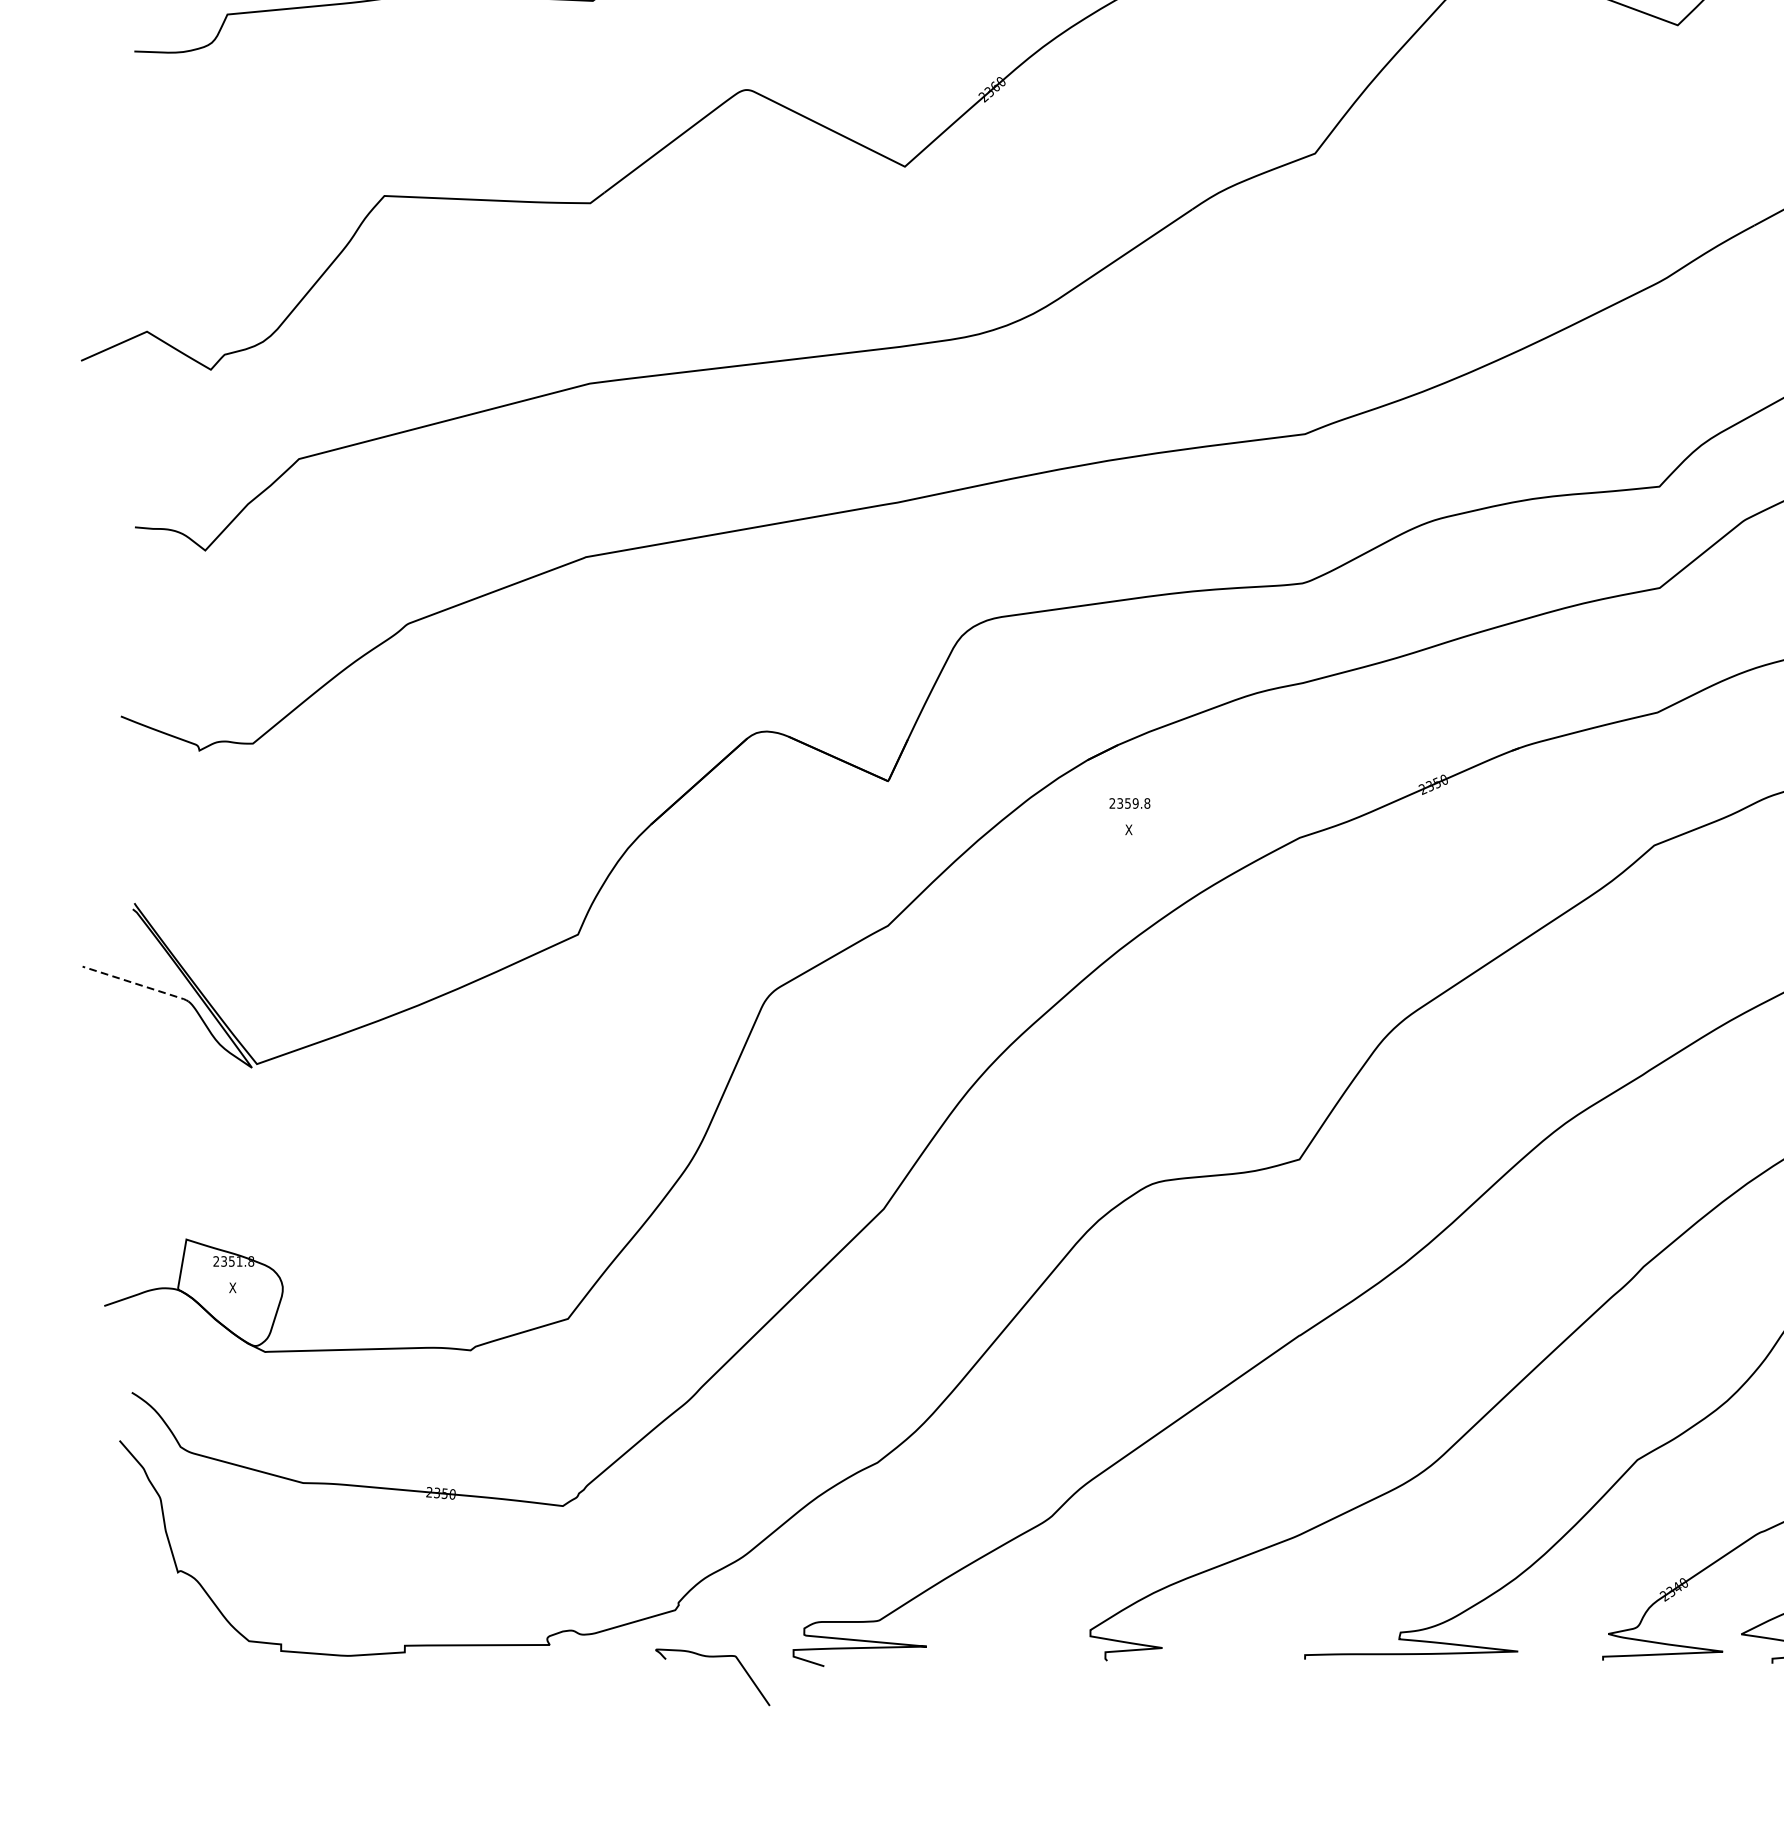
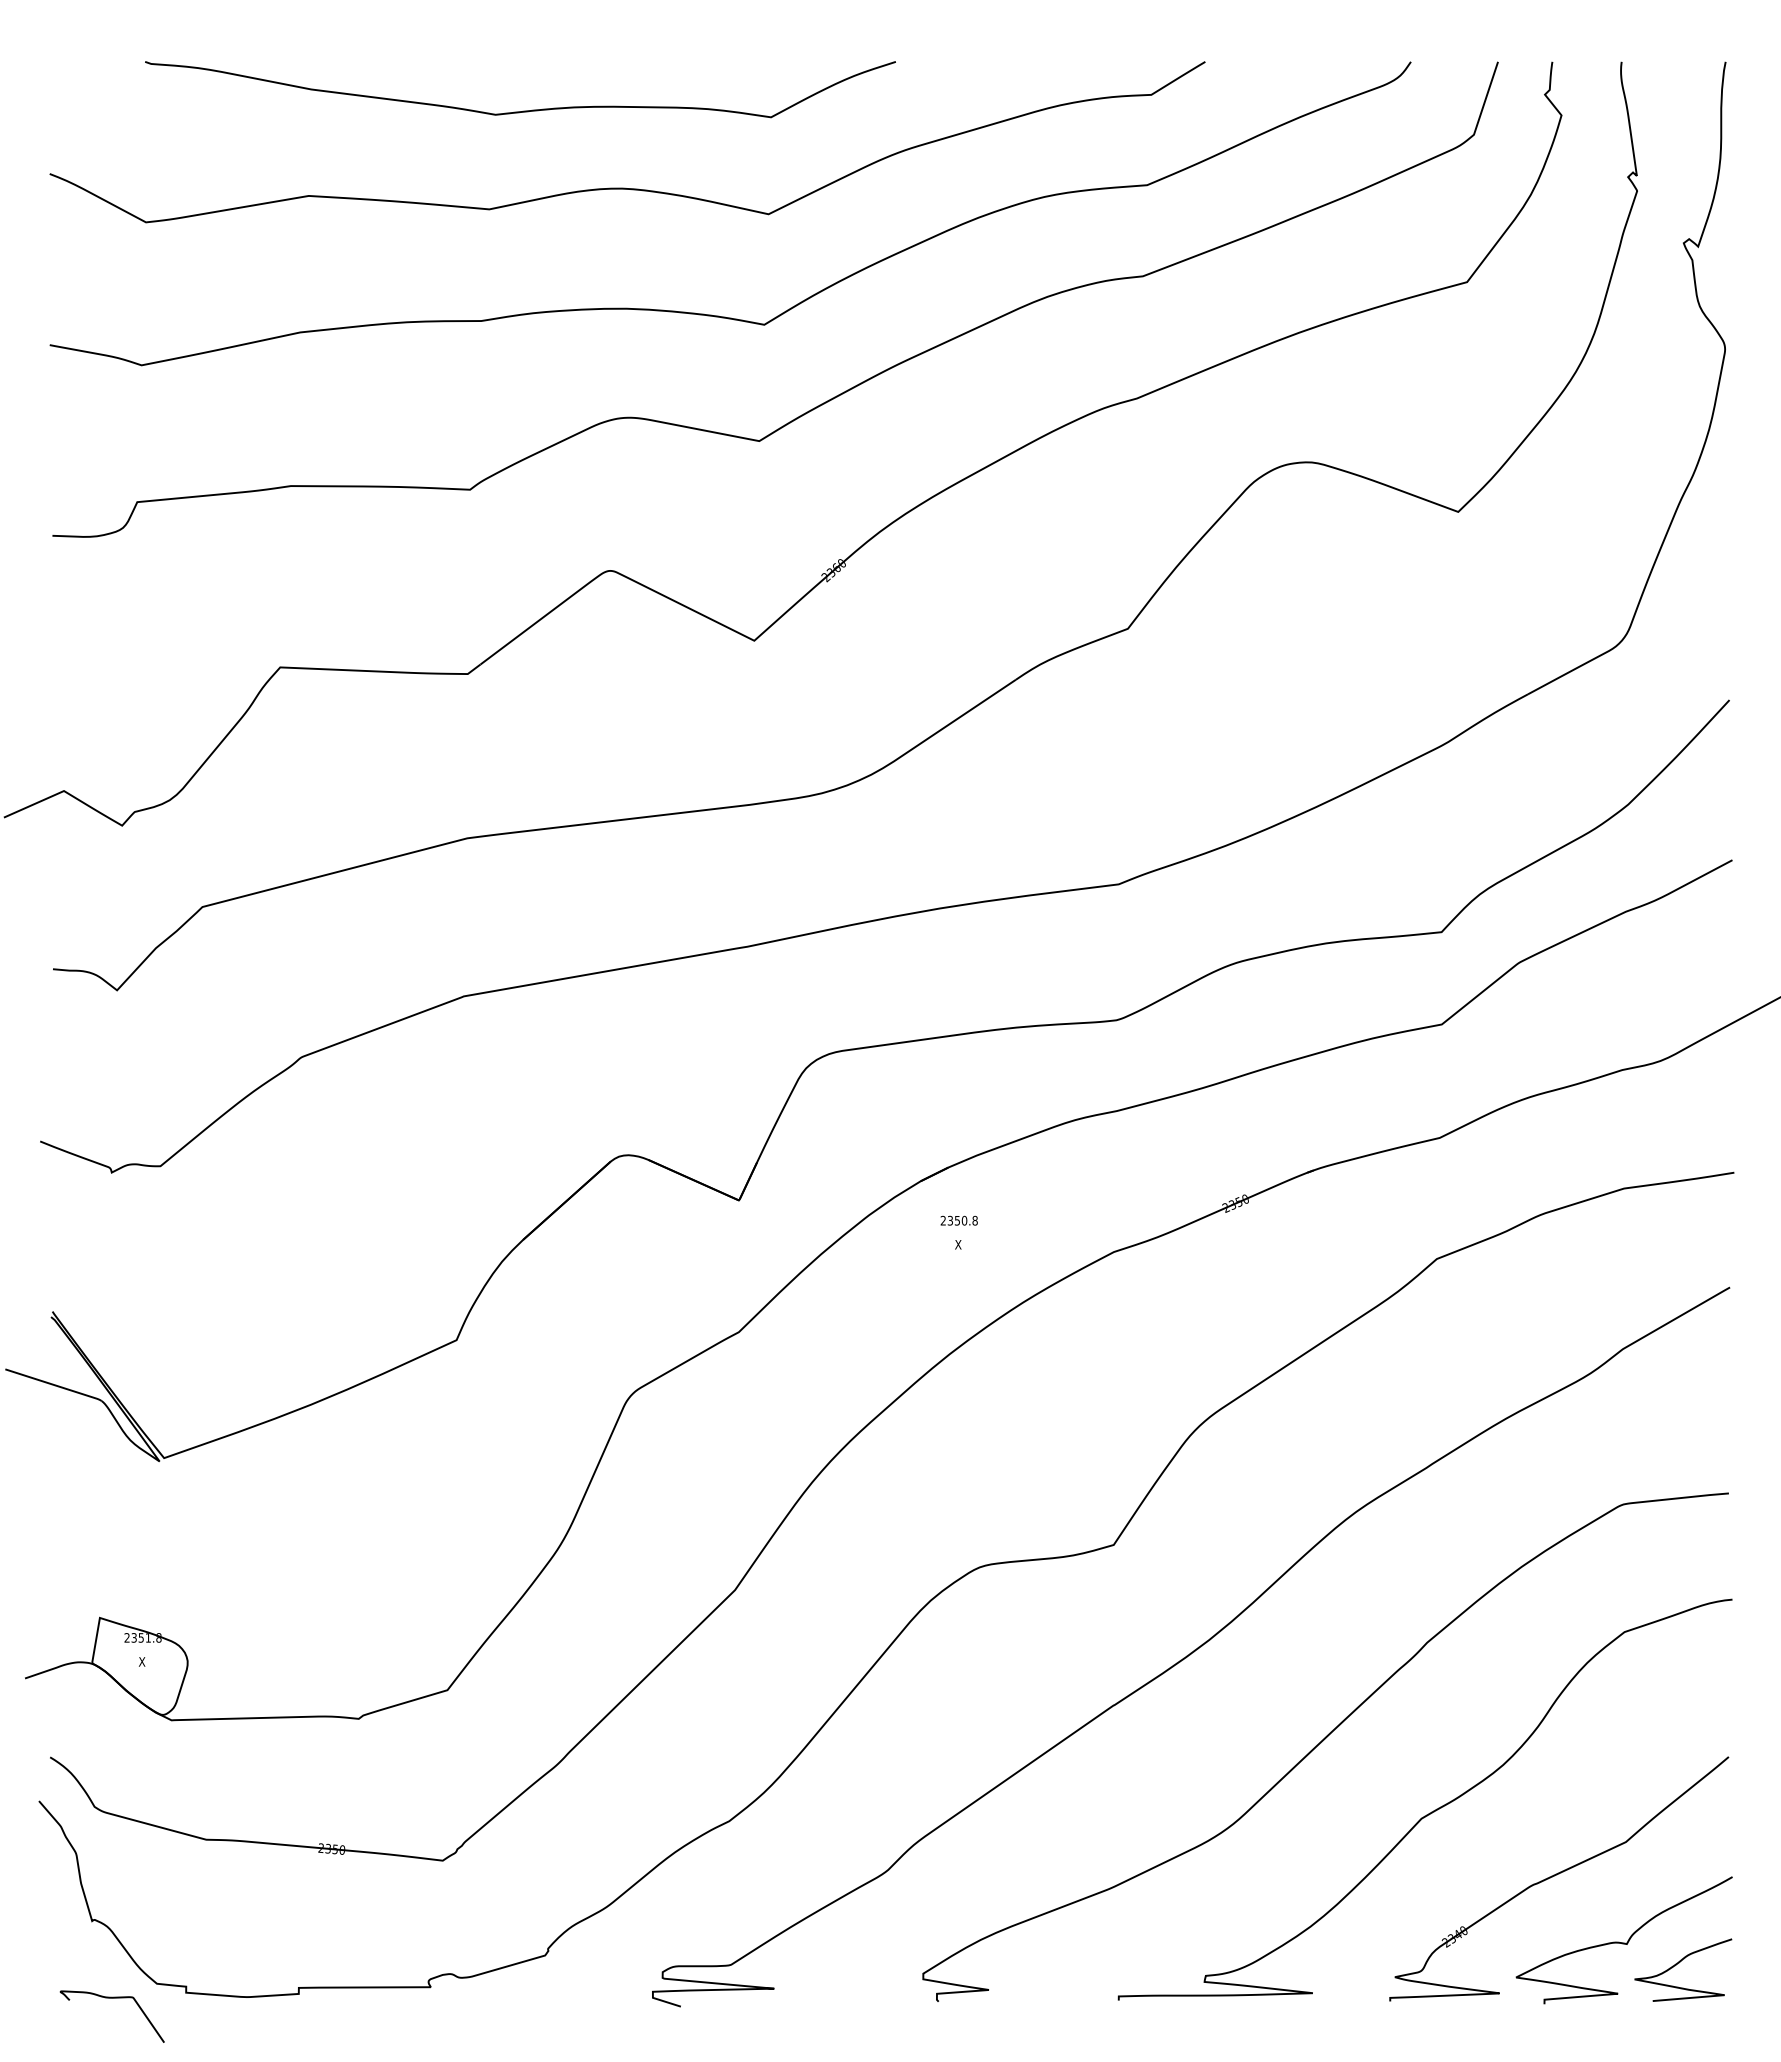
text: (1135, 803) -> (964, 1220), 2359.8 -> 2350.8
line: (136, 984) -> (54, 1385), dashed -> solid
curve: (711, 1657) -> (111, 1998), moved

